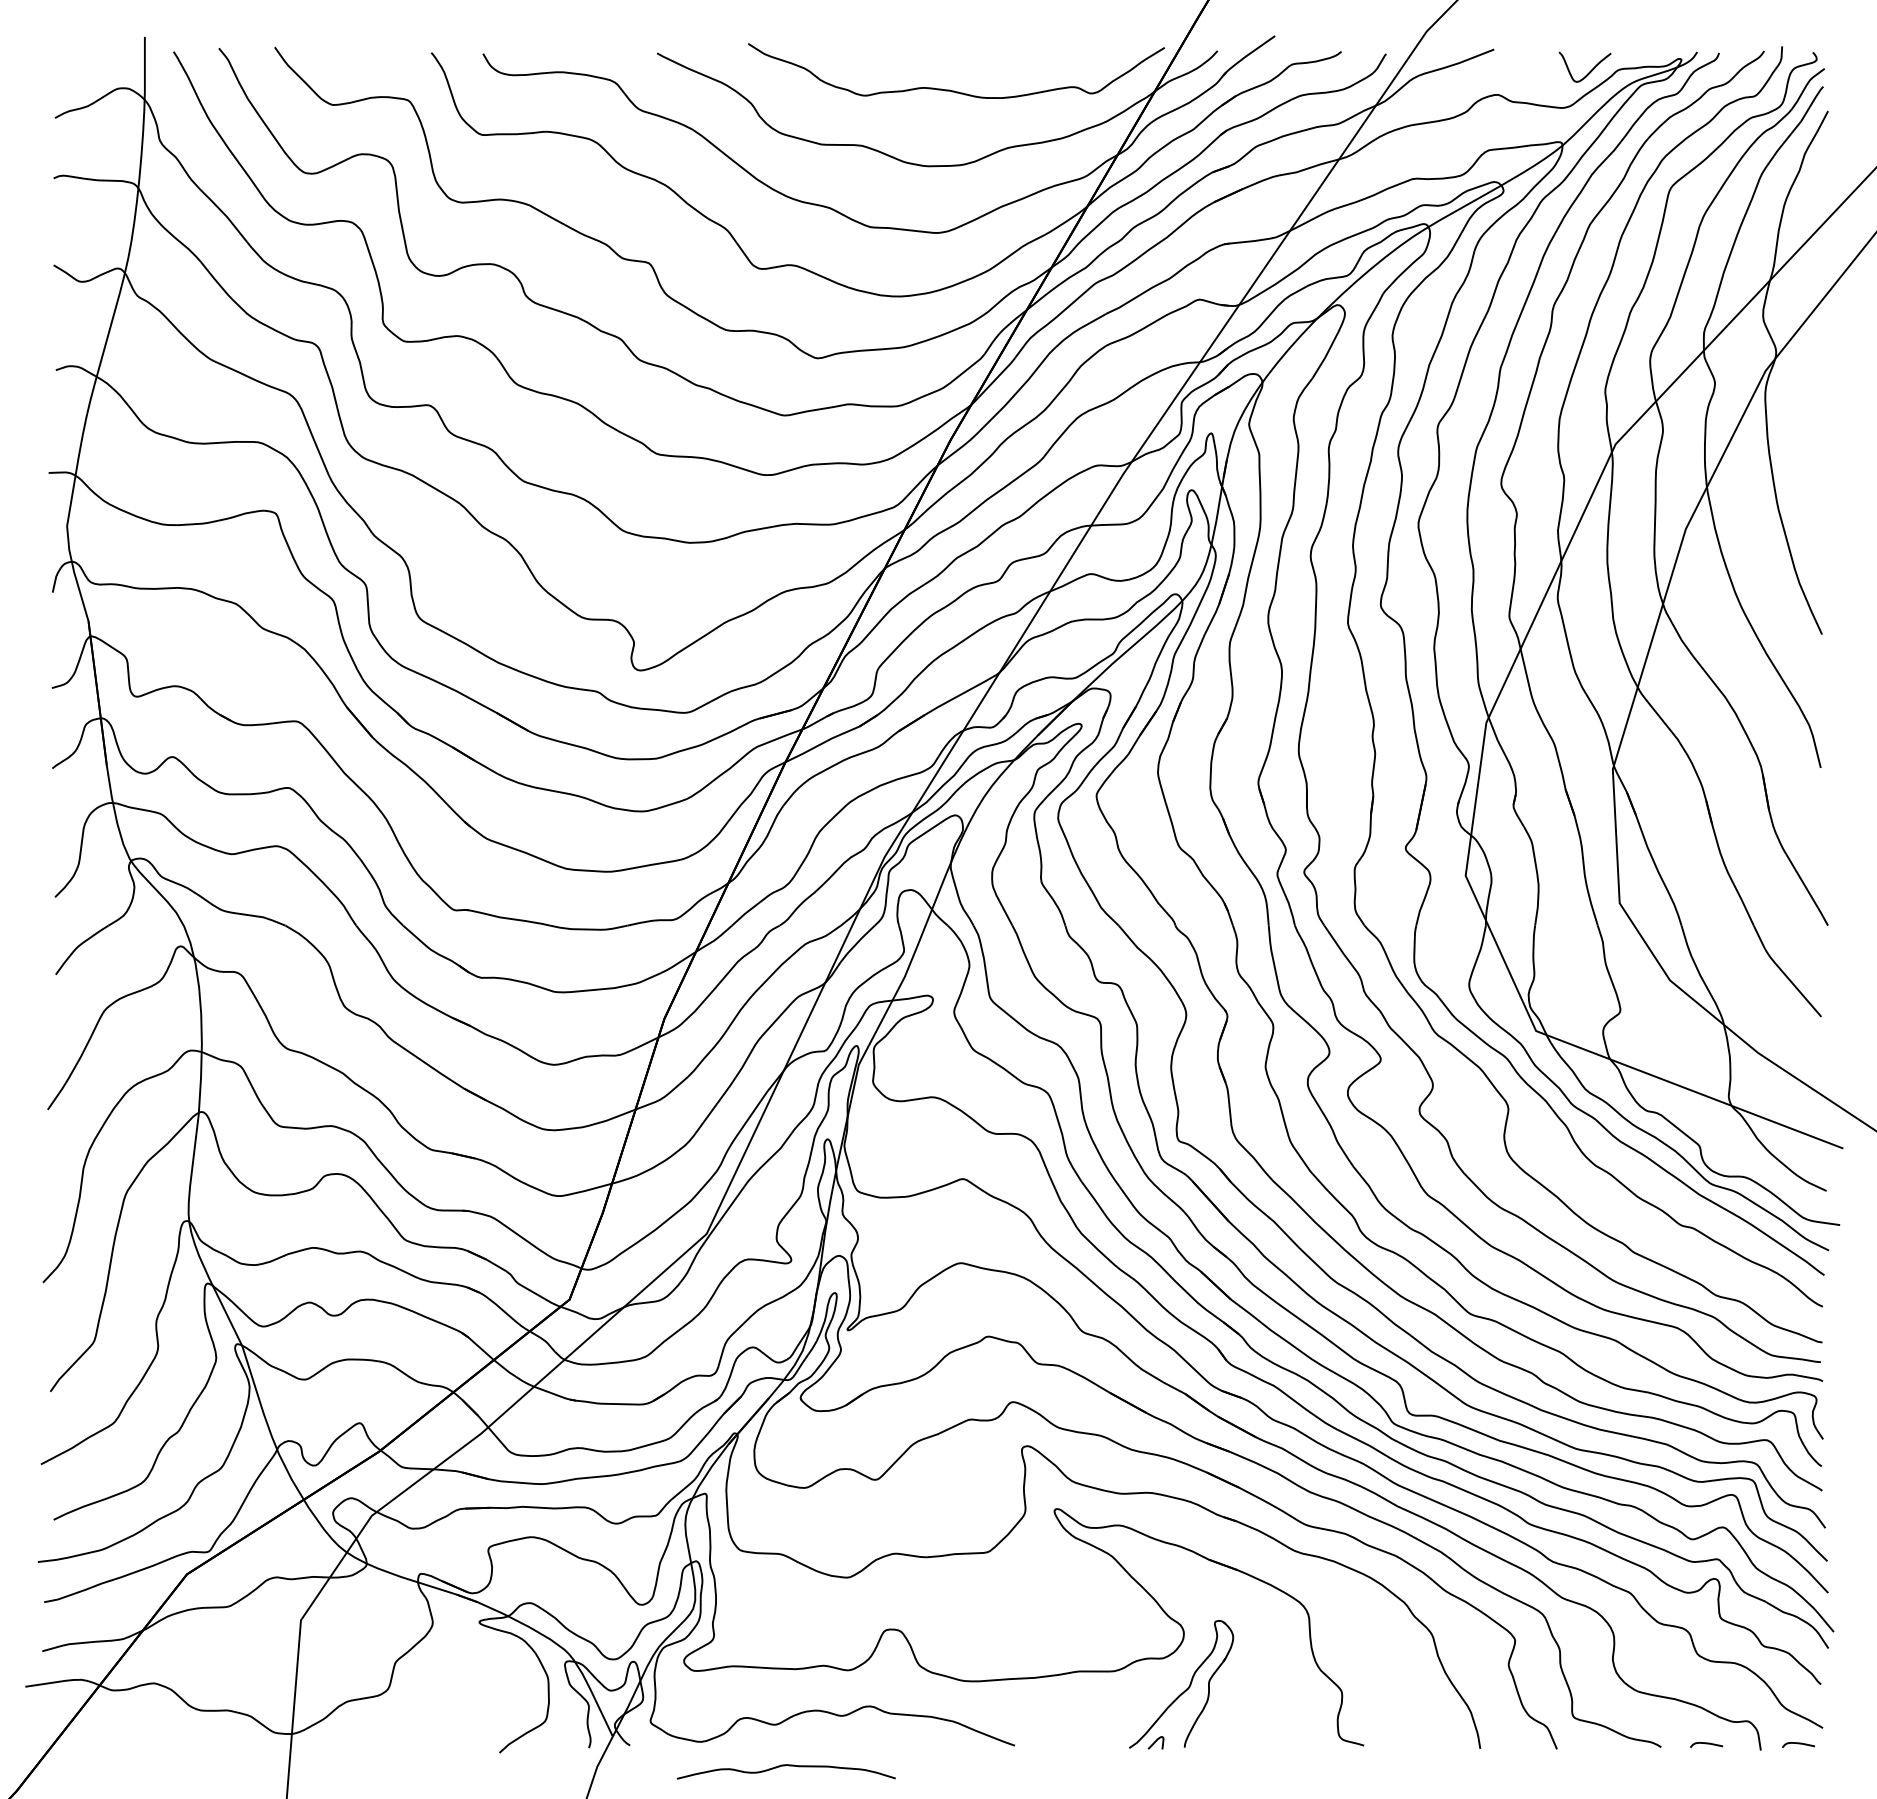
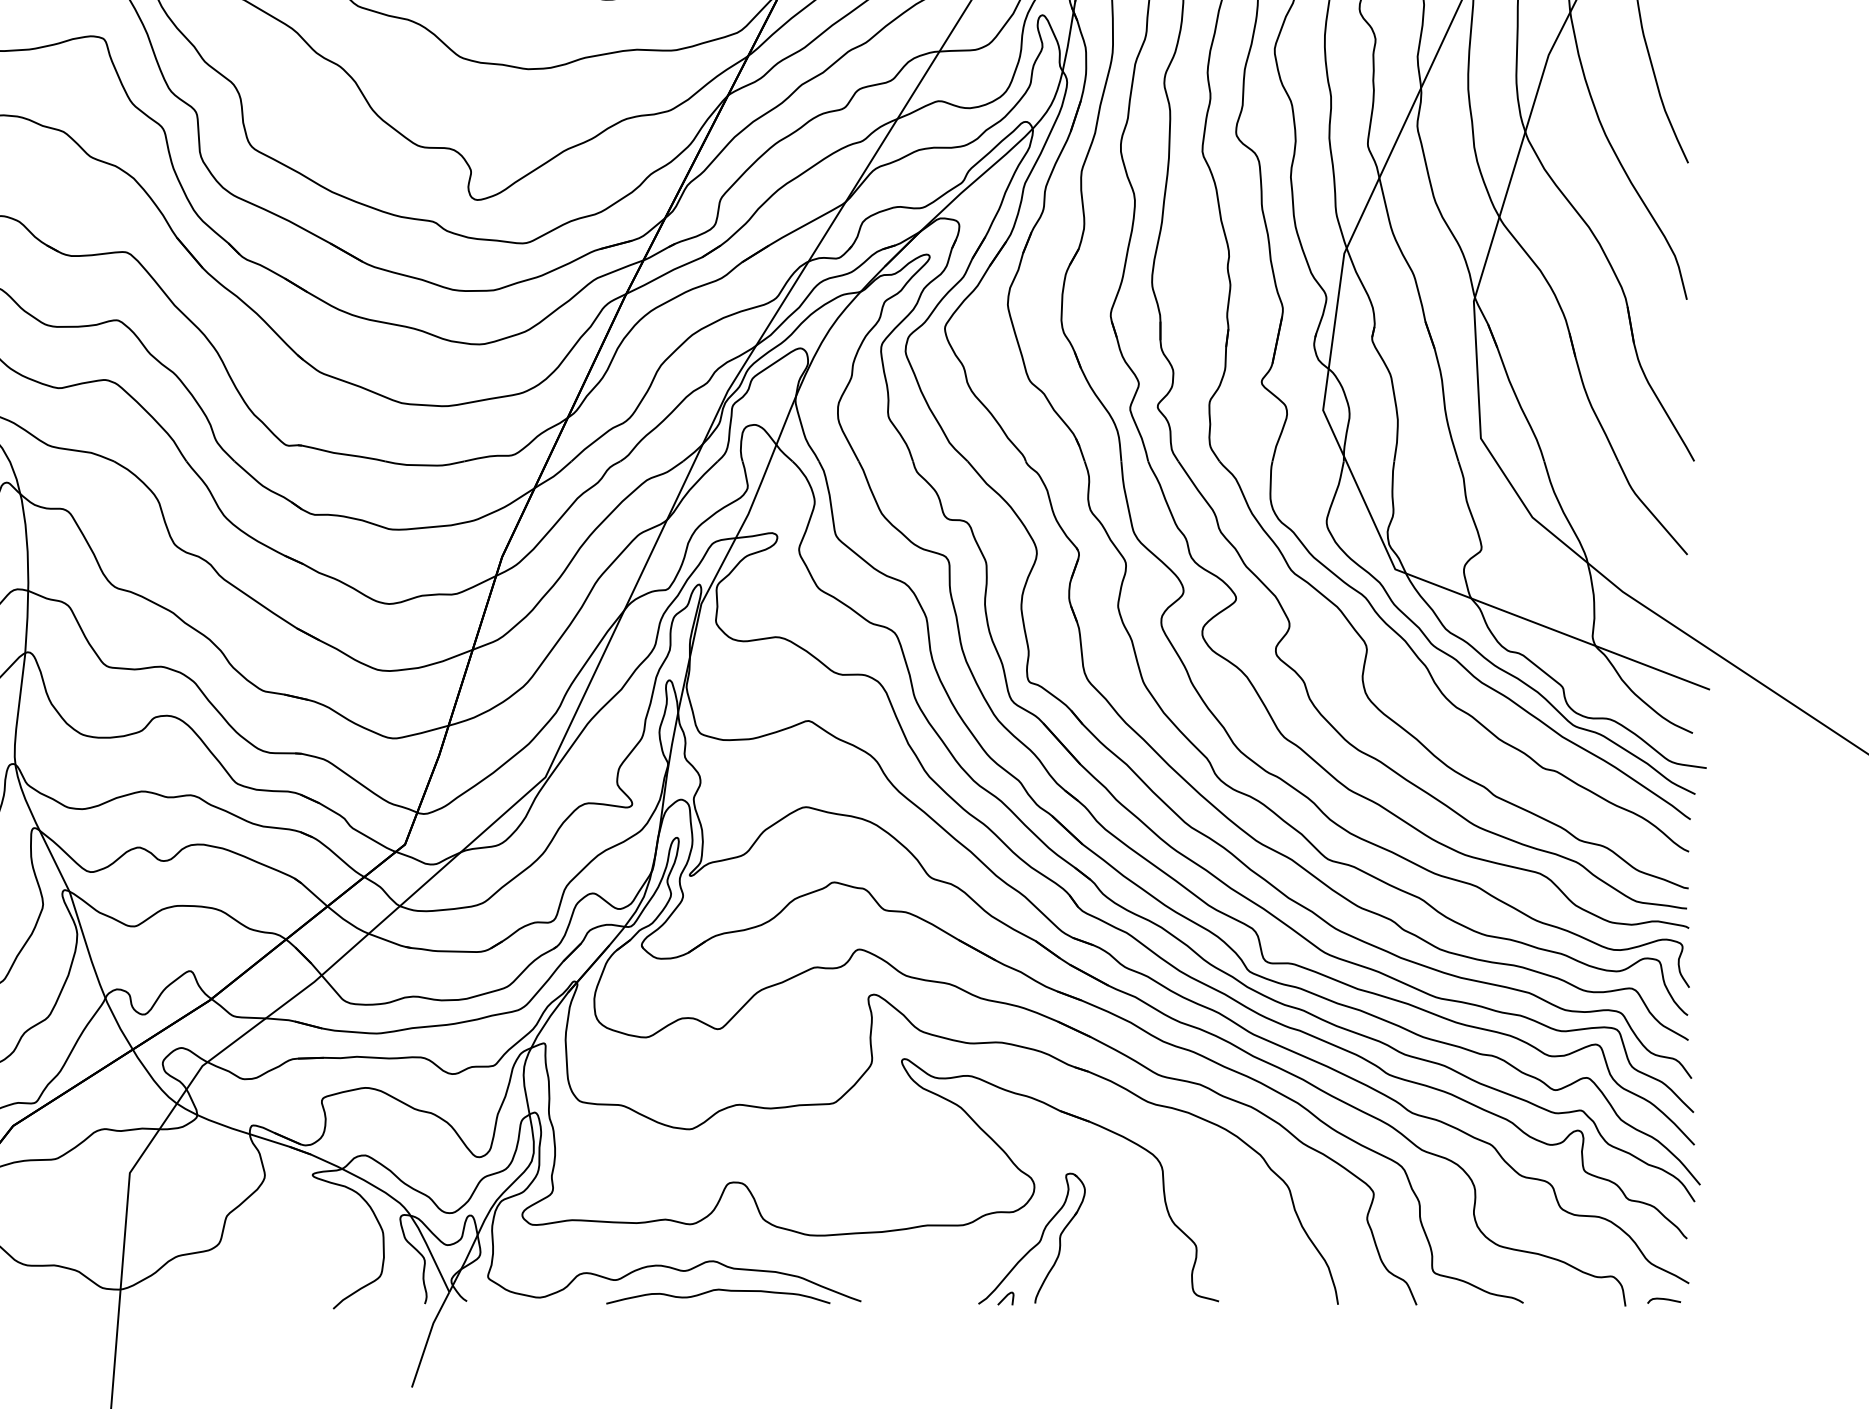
curve: (1706, 1744) -> (1569, 1300), removed
curve: (785, 1766) -> (717, 1291), moved

